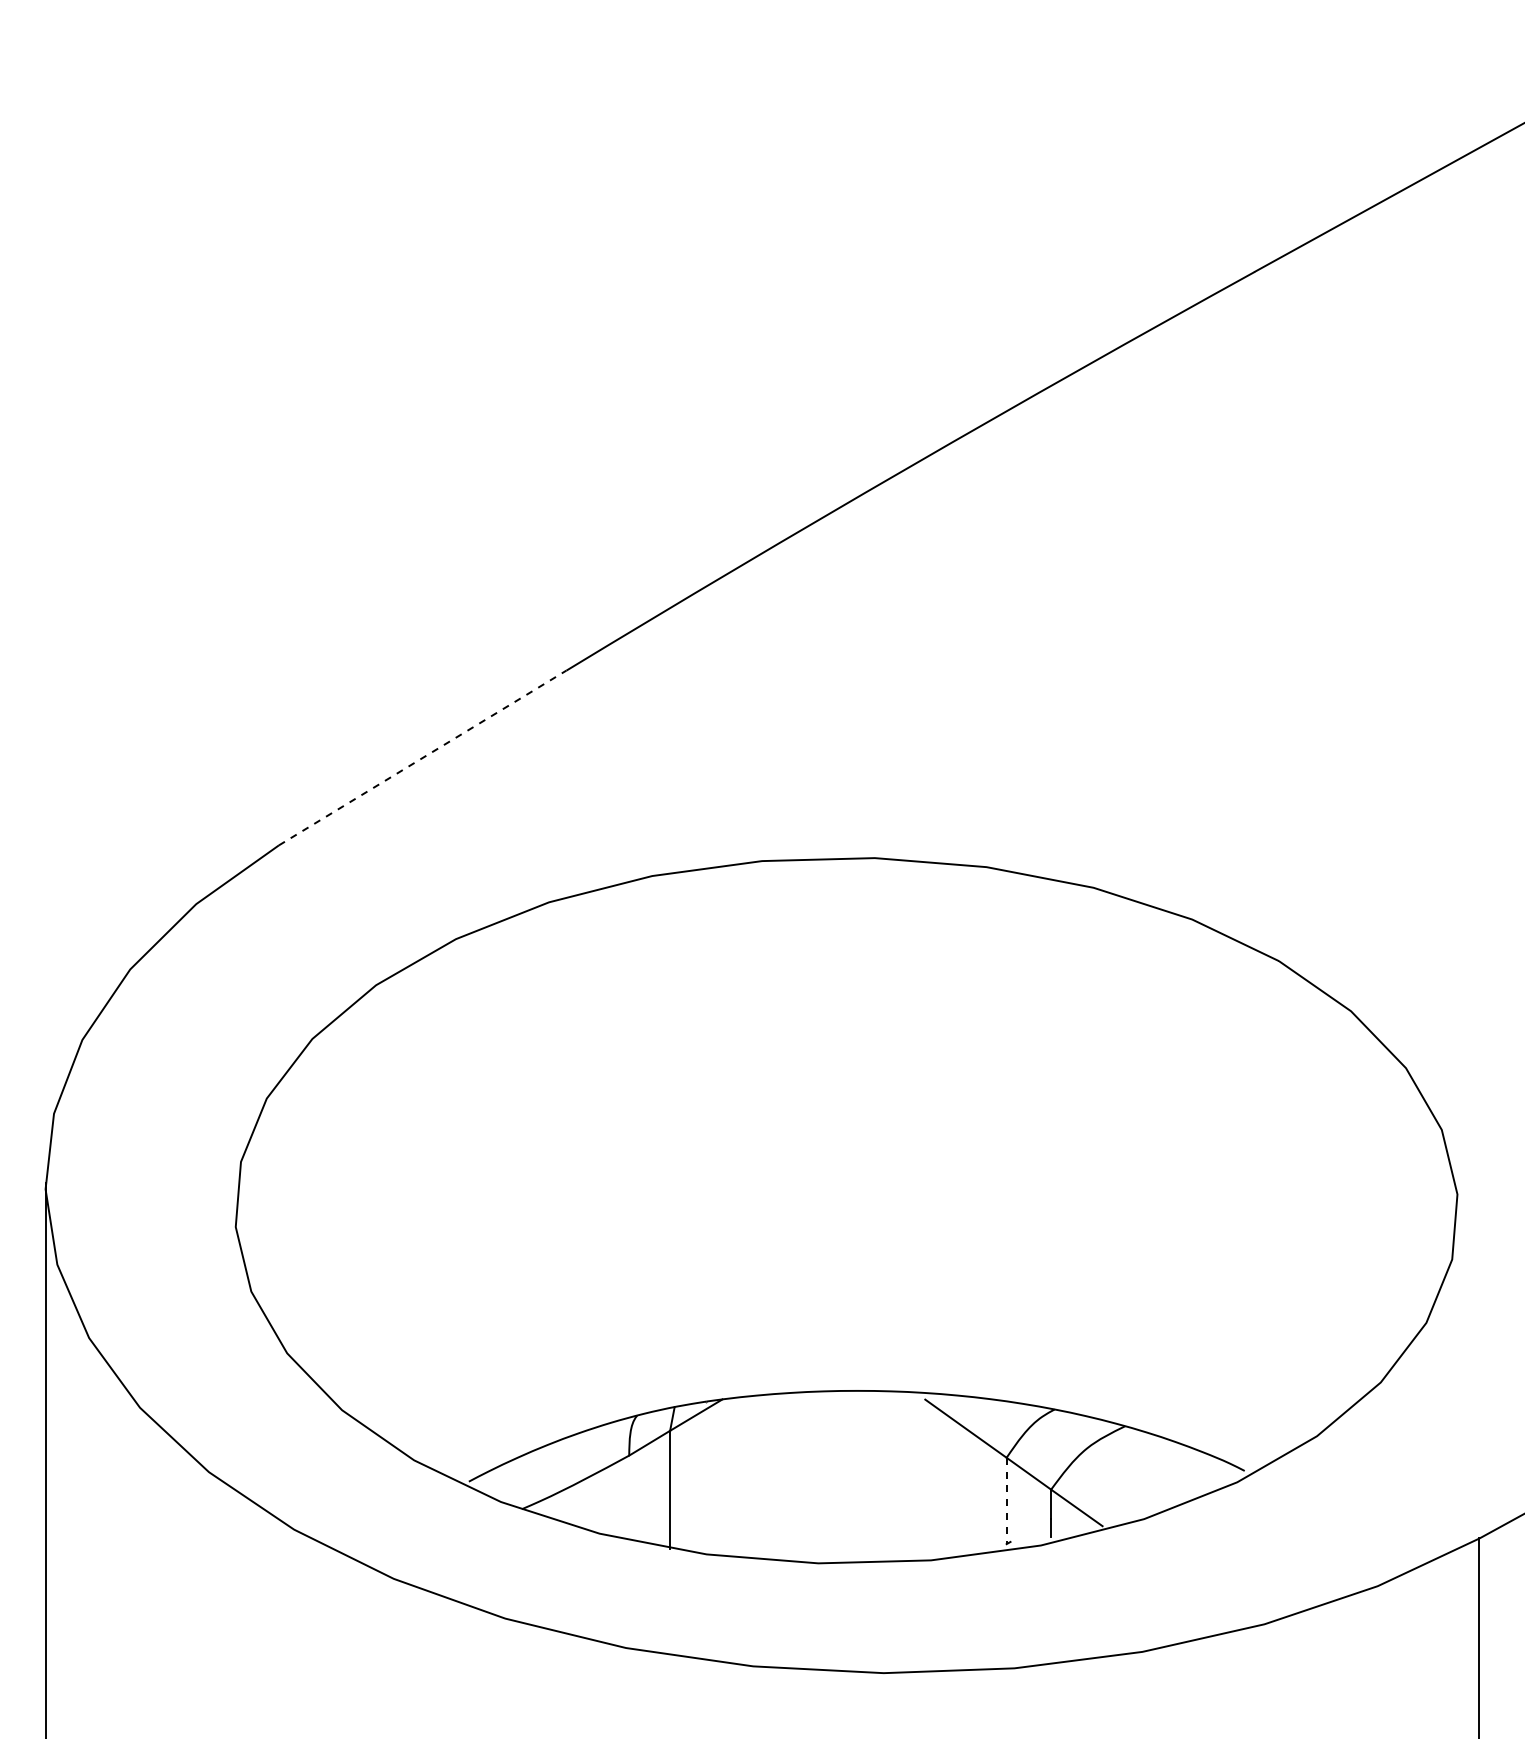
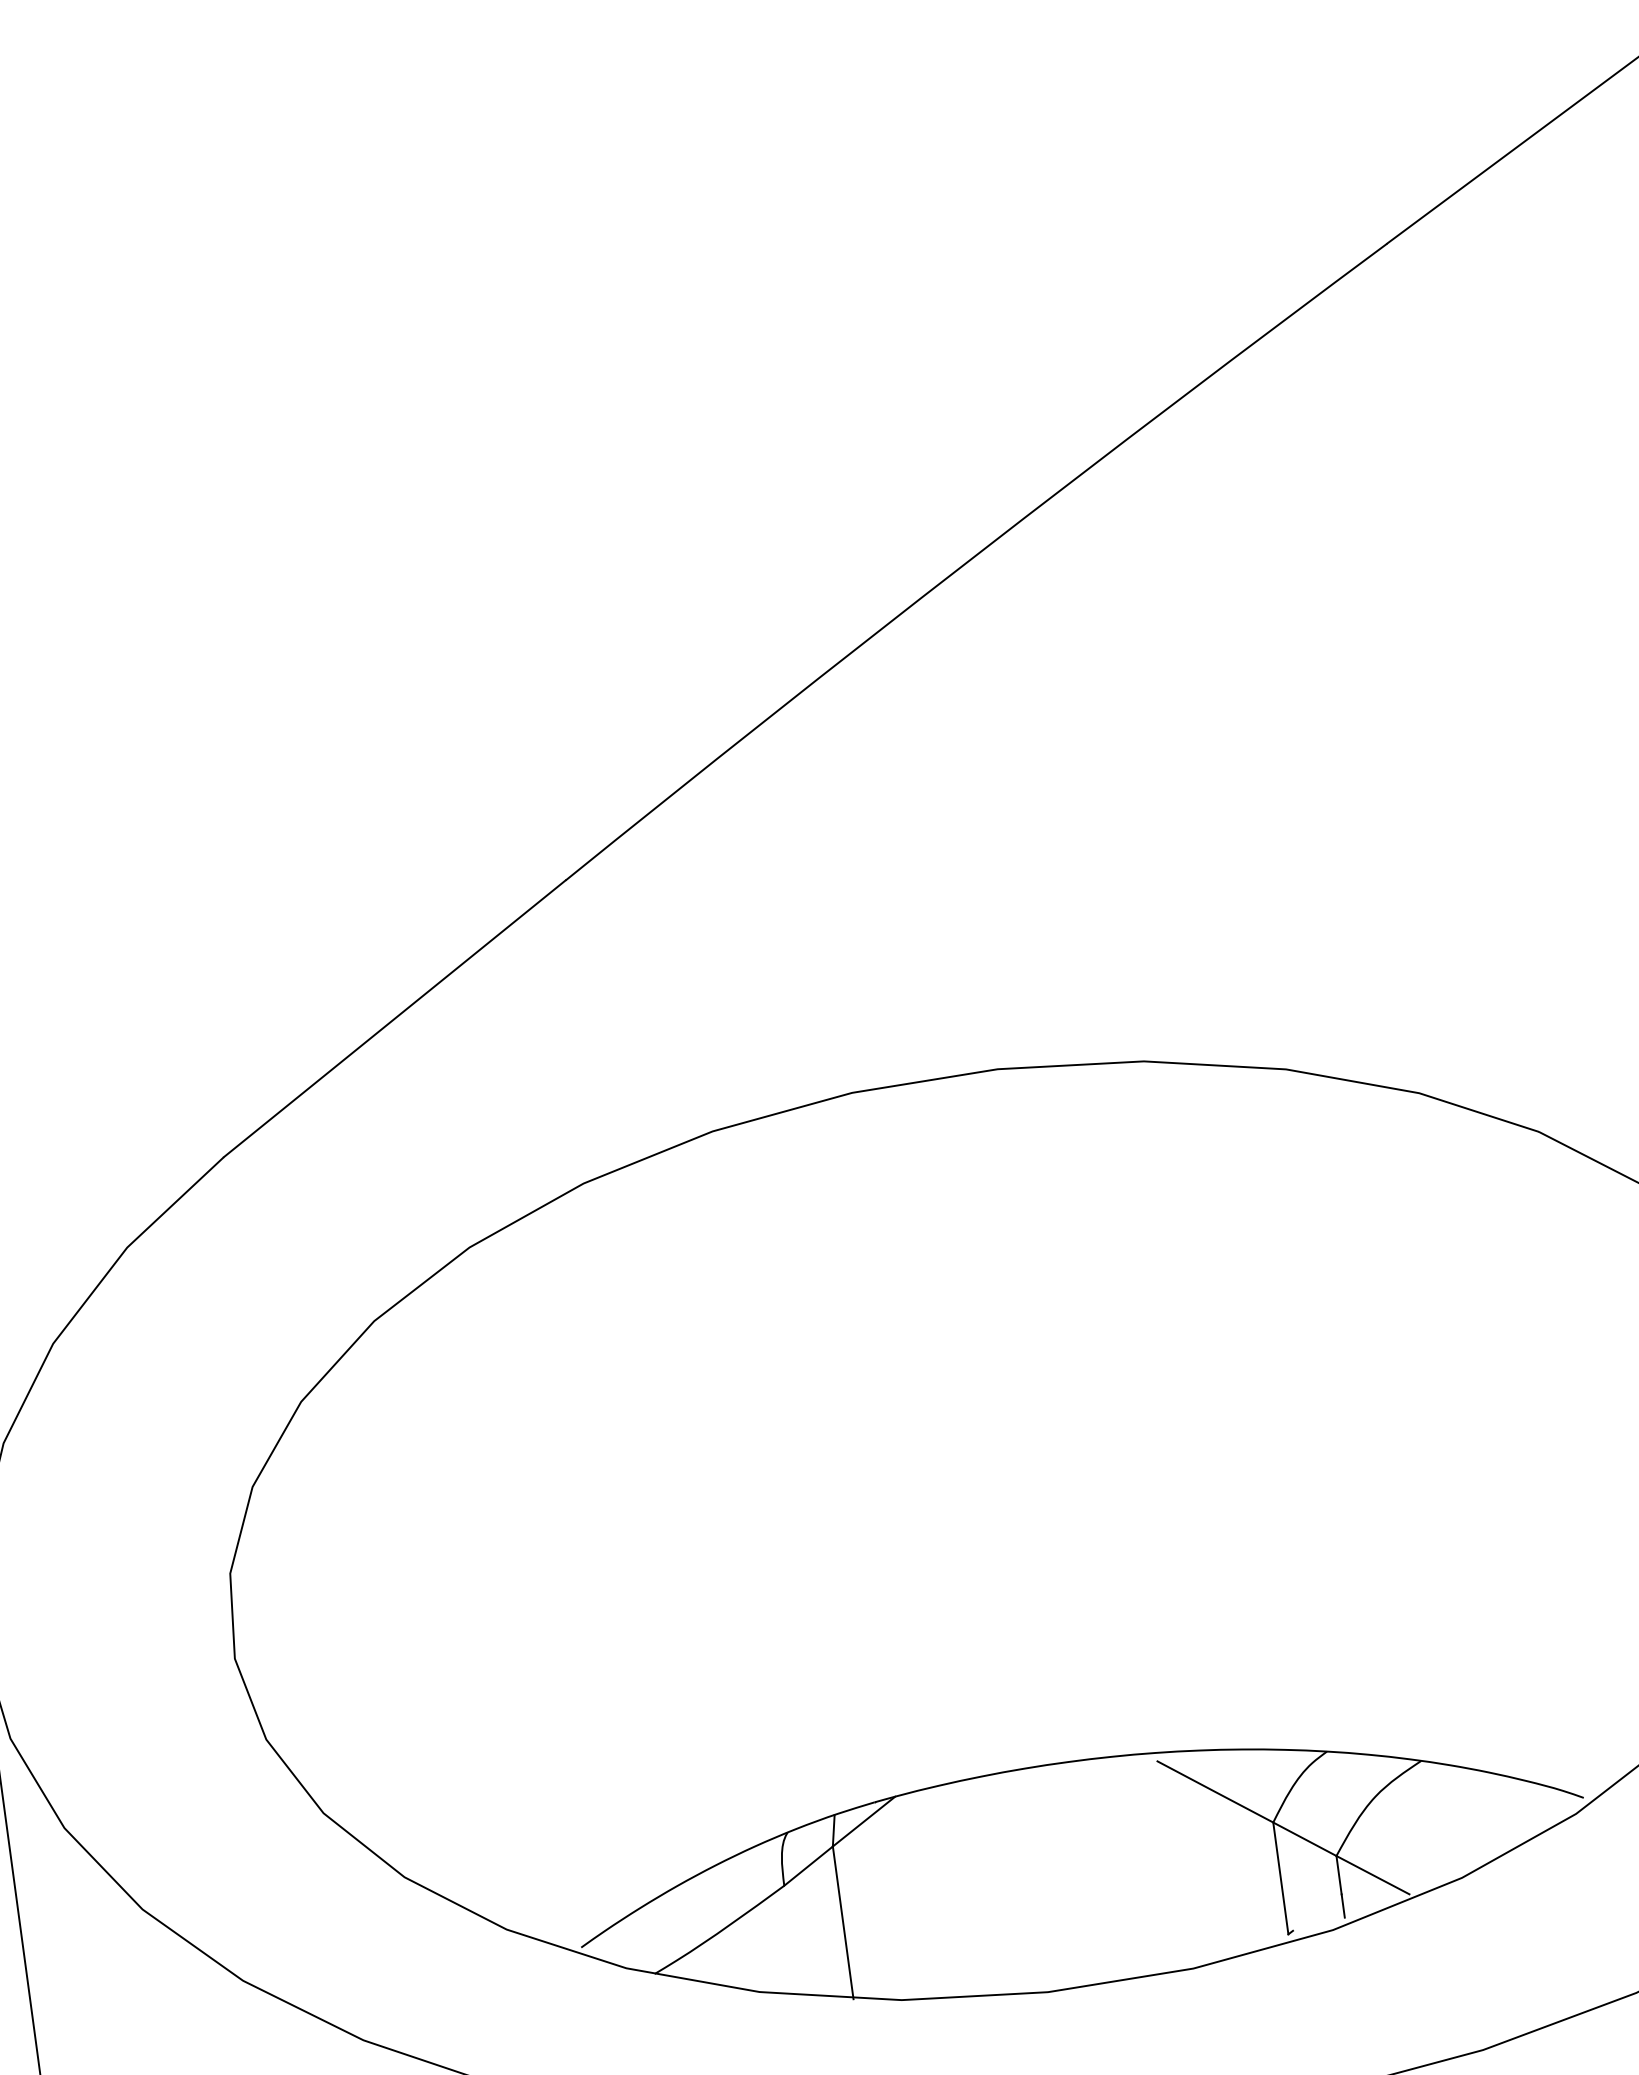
line: (423, 757) -> (395, 1018), dashed -> solid
line: (1006, 1501) -> (1280, 1879), dashed -> solid

